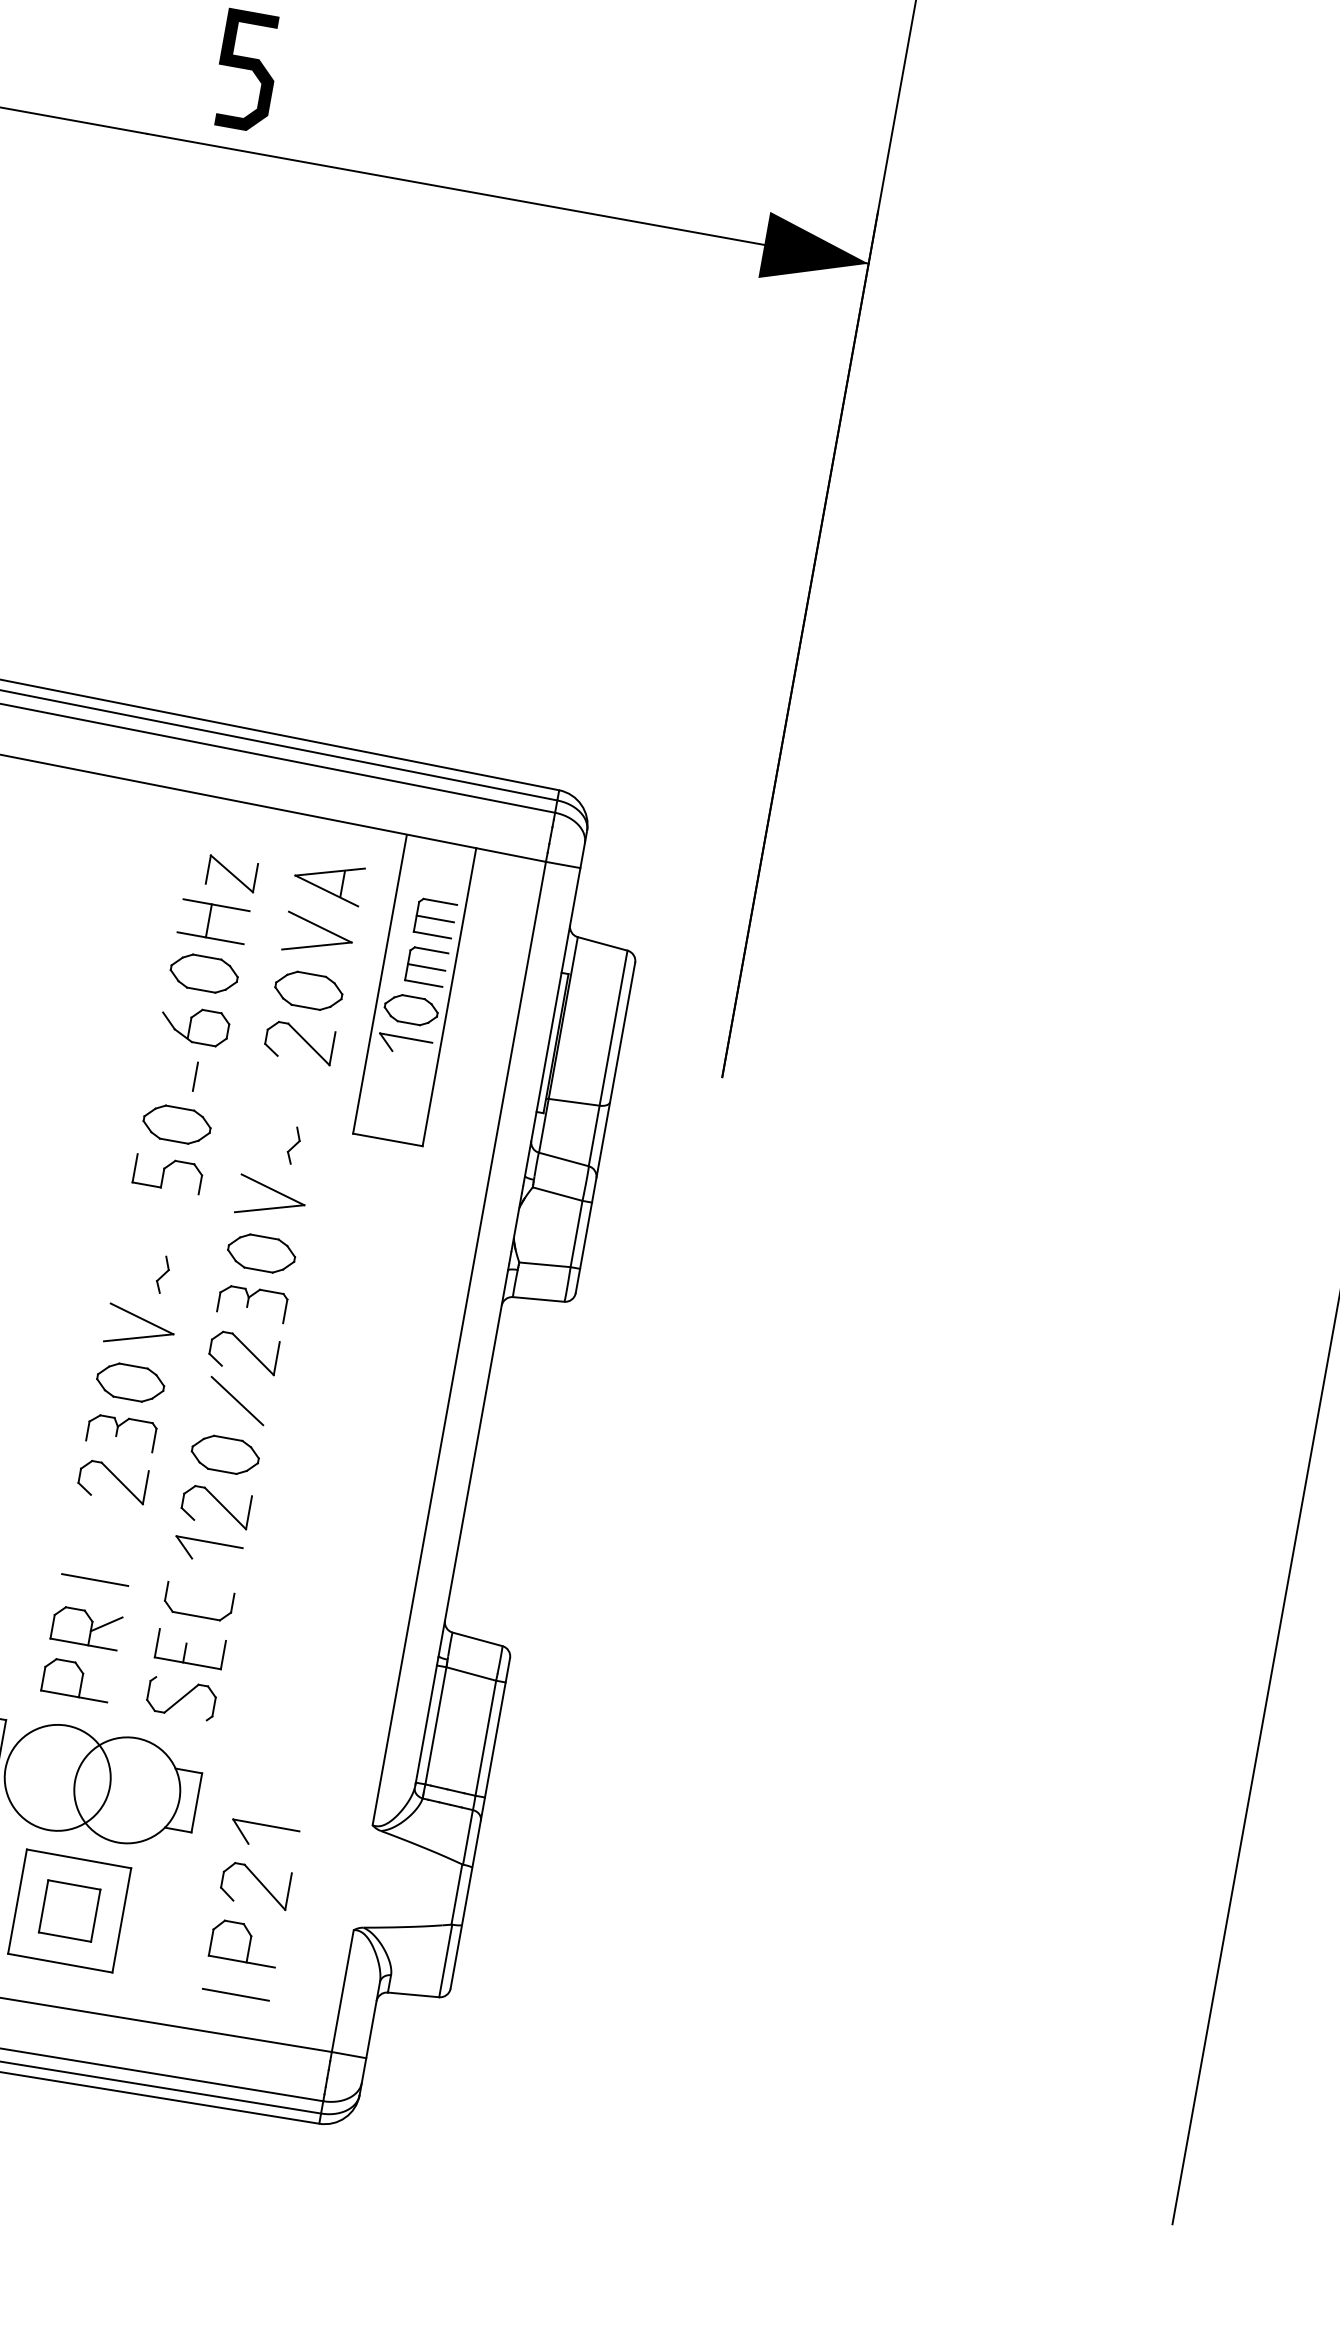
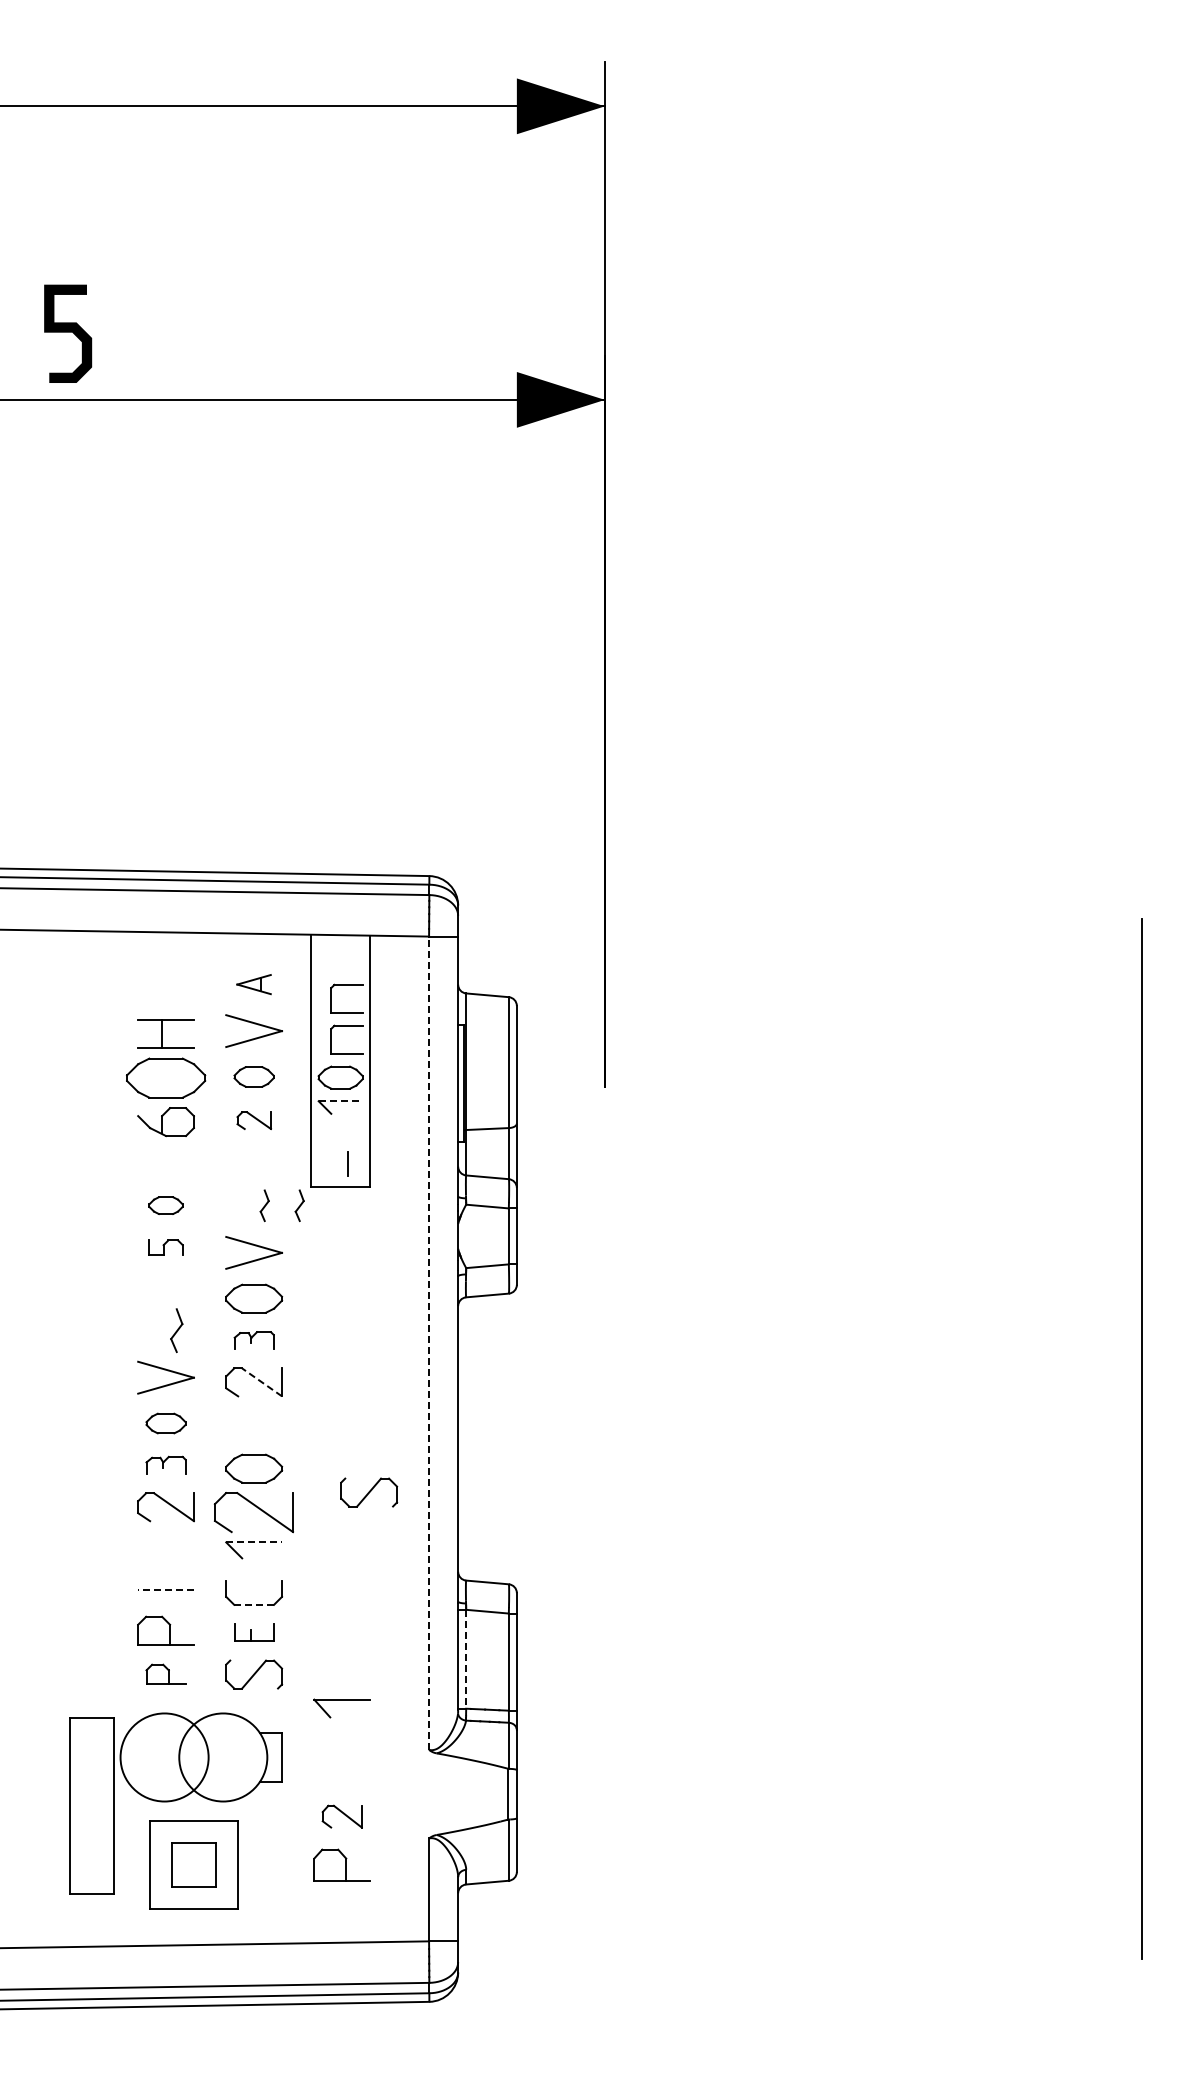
part: (231, 873) -> (173, 992), removed
part: (327, 881) -> (253, 984), size x0.6
line: (434, 918) -> (346, 999), removed
line: (426, 967) -> (346, 1040), removed
part: (203, 973) -> (165, 1078), size x1.4
part: (308, 990) -> (253, 1076), size x0.7
line: (407, 1038) -> (341, 1101), solid -> dashed
part: (299, 1042) -> (254, 1120), size x0.6
line: (194, 1076) -> (347, 1163), moved
part: (176, 1124) -> (165, 1205), size x0.6
part: (335, 1152) -> (299, 1205), added
part: (167, 1173) -> (165, 1247), size x0.6
part: (162, 1274) -> (176, 1330), size x1.4
part: (253, 1303) -> (254, 1340), size x0.7
line: (459, 1343) -> (429, 1343), solid -> dashed
line: (252, 1354) -> (261, 1382), solid -> dashed
part: (130, 1382) -> (165, 1423), size x0.7
line: (236, 1400) -> (255, 1422), removed
part: (121, 1431) -> (165, 1464), size x0.7
part: (216, 1506) -> (254, 1512), size x1.4
part: (356, 1507) -> (369, 1492), added
line: (210, 1542) -> (254, 1542), solid -> dashed
line: (95, 1580) -> (166, 1590), solid -> dashed
line: (196, 1615) -> (254, 1604), solid -> dashed
line: (106, 1623) -> (181, 1624), removed
part: (189, 1648) -> (253, 1632), size x0.7
part: (76, 1679) -> (165, 1674), size x0.7
line: (436, 1726) -> (466, 1659), solid -> dashed
part: (265, 1826) -> (341, 1700), moved
part: (255, 1885) -> (342, 1816), size x0.7
line: (236, 1994) -> (342, 1908), removed

